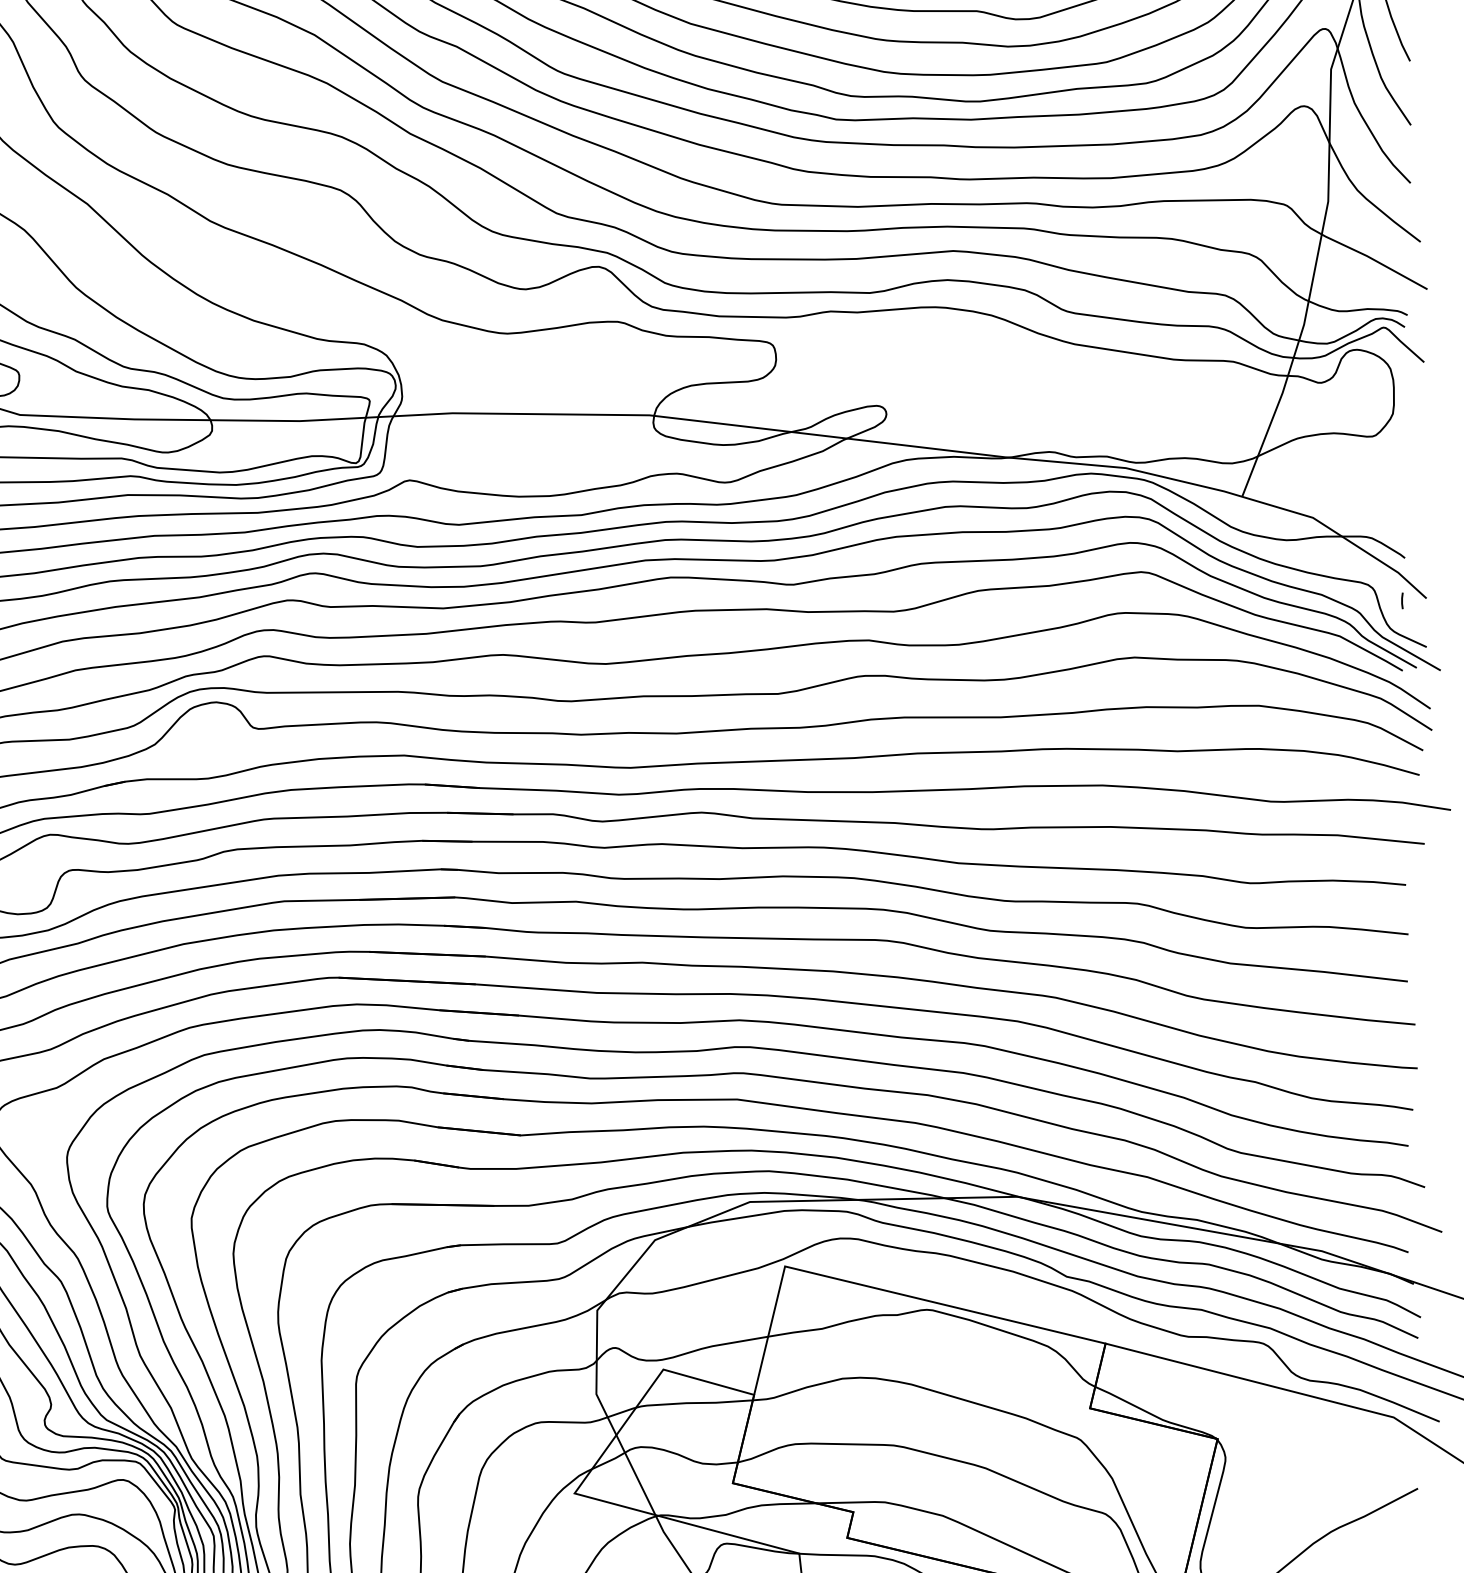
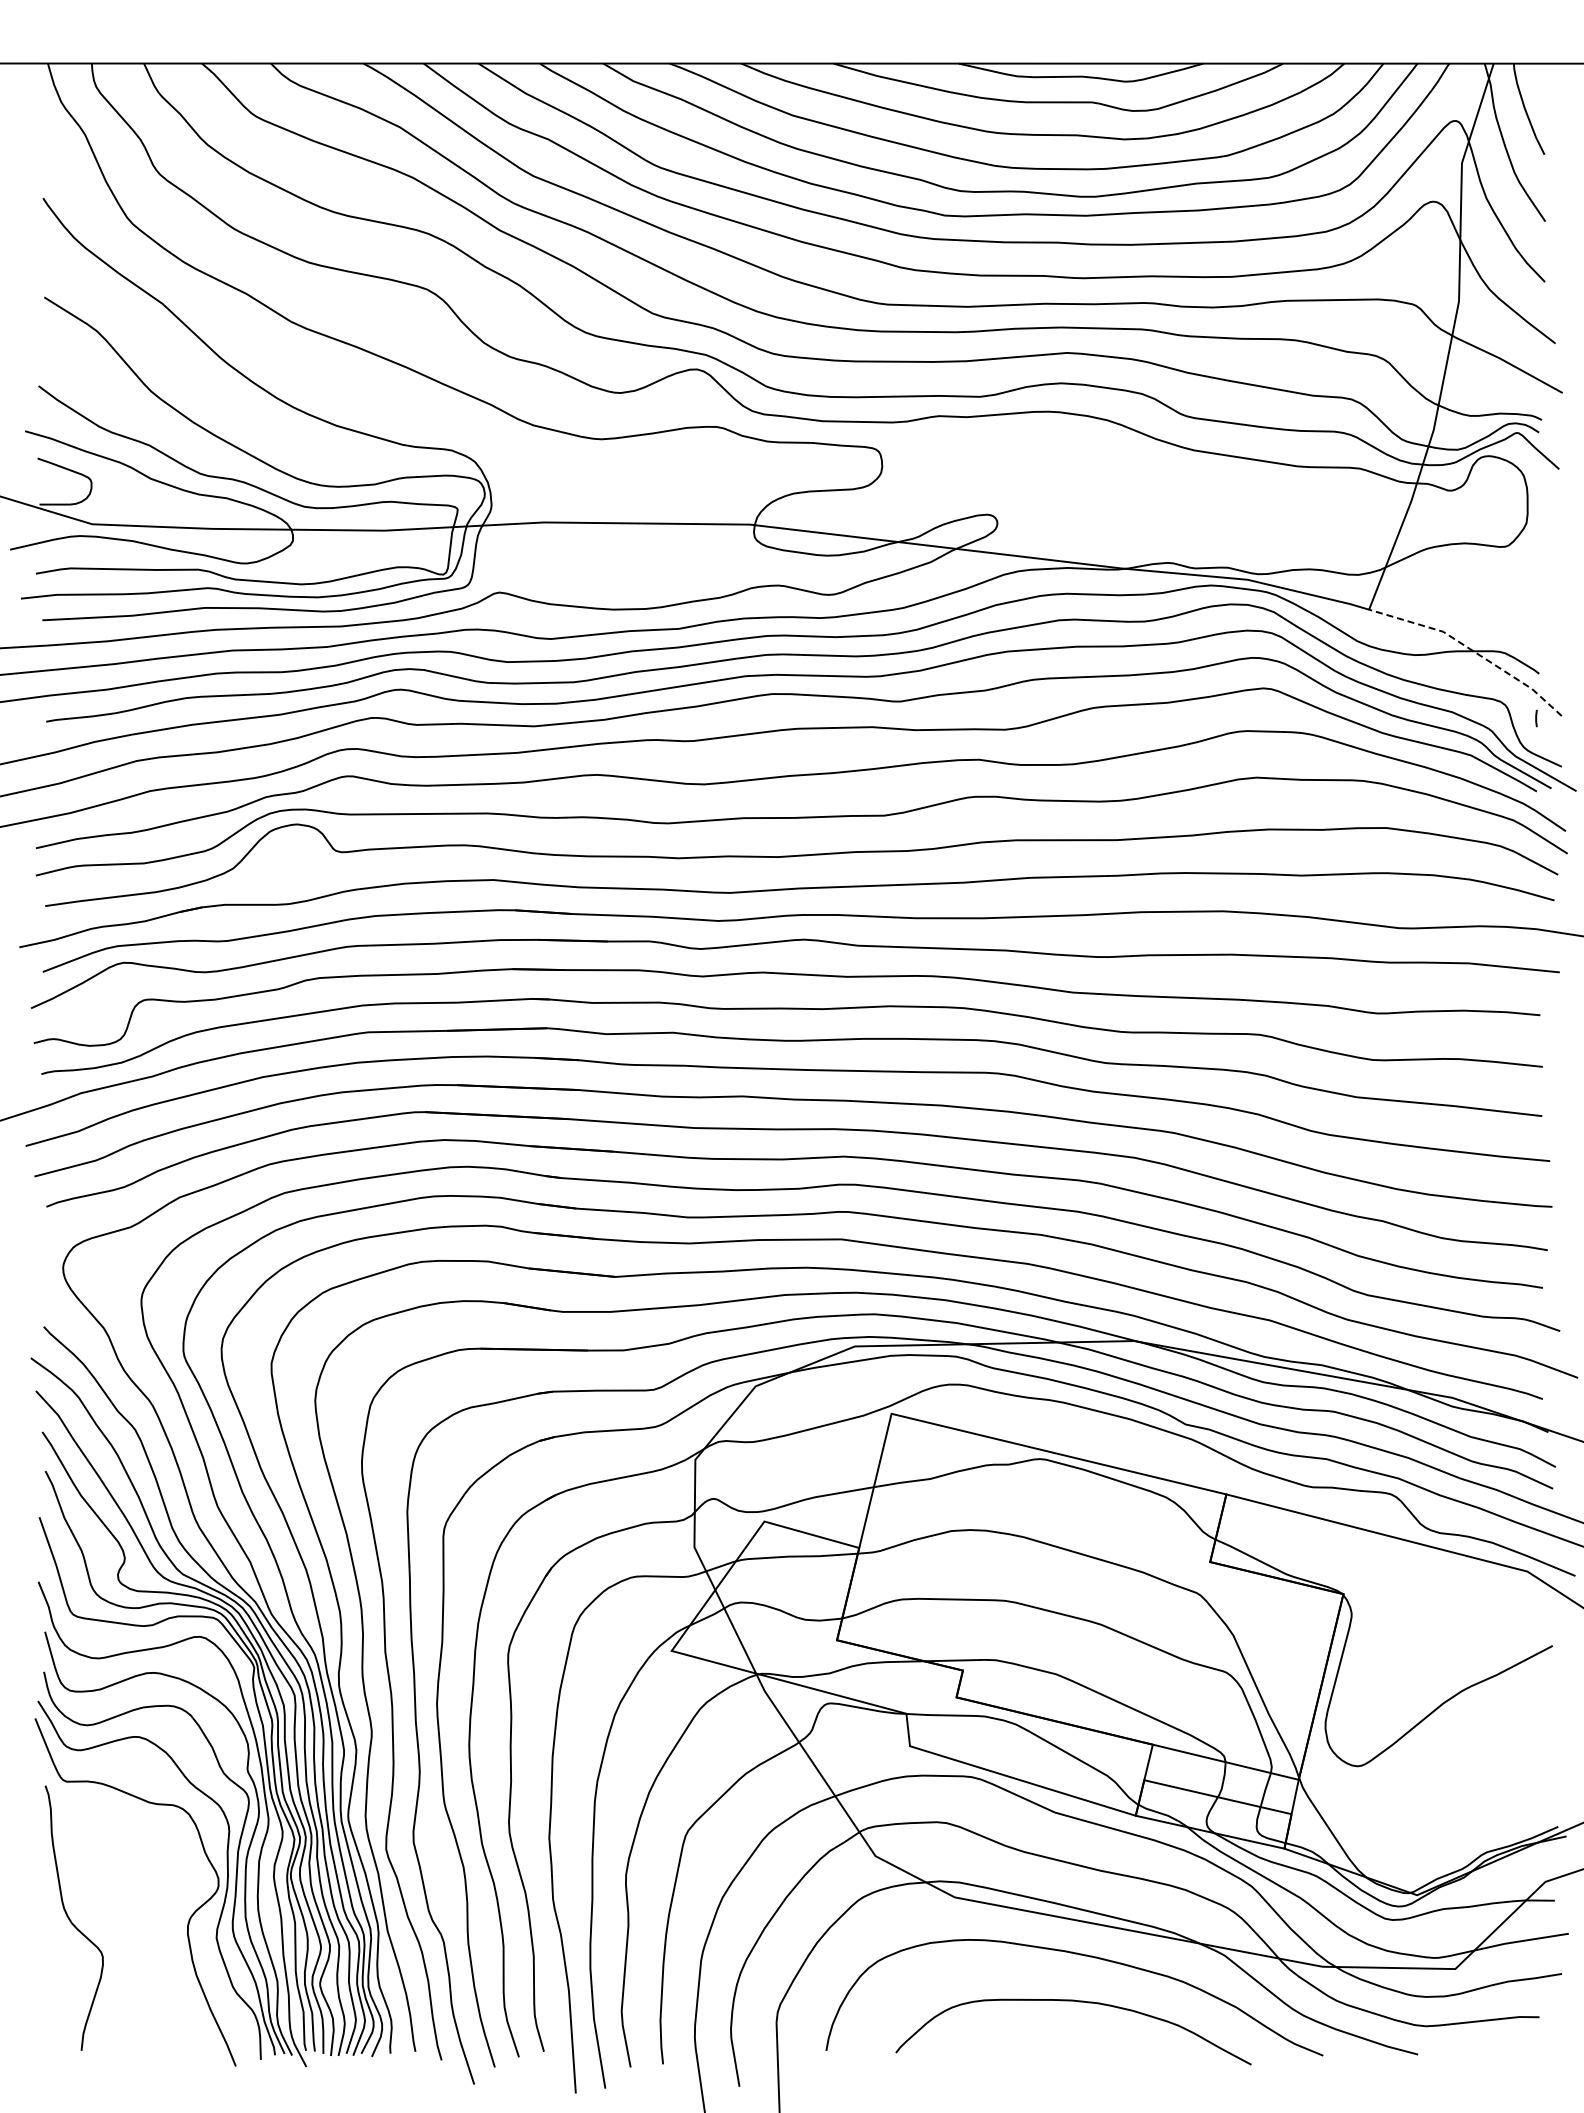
line: (1340, 534) -> (1471, 649), solid -> dashed

